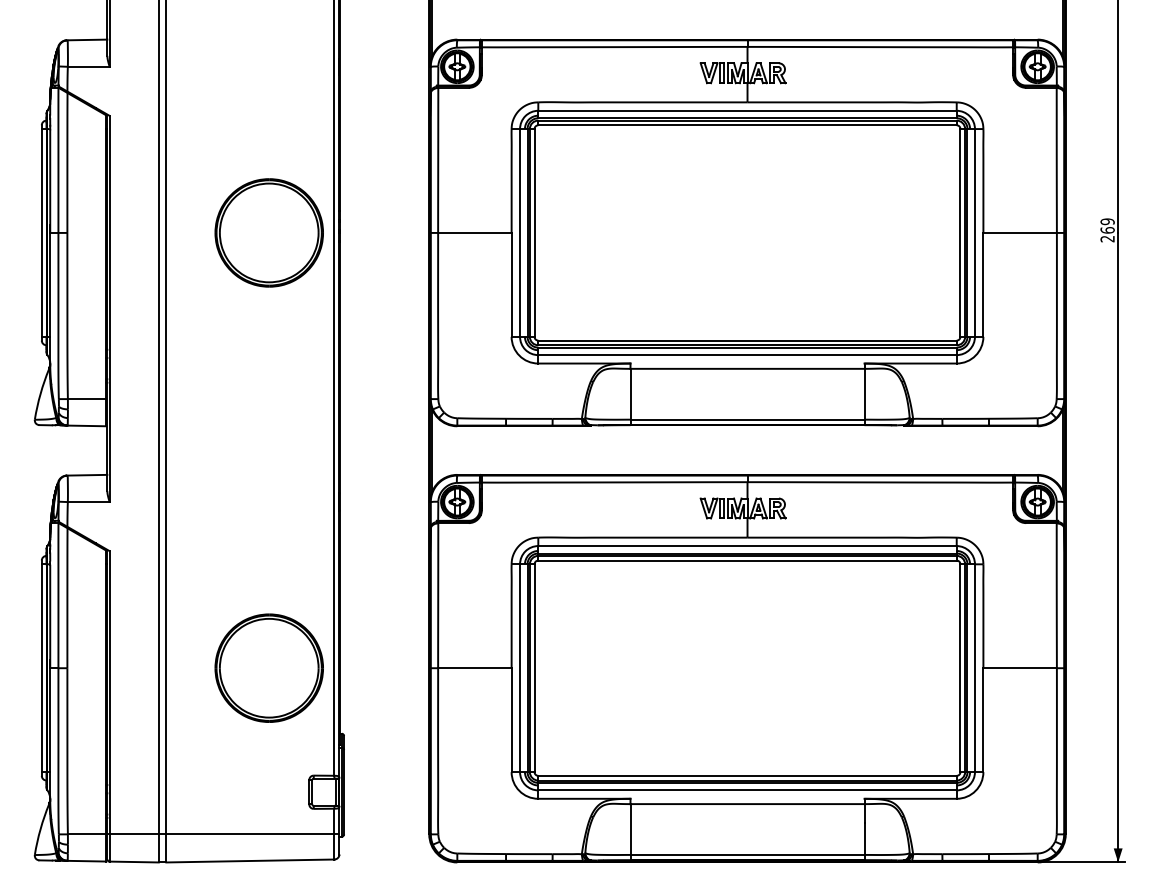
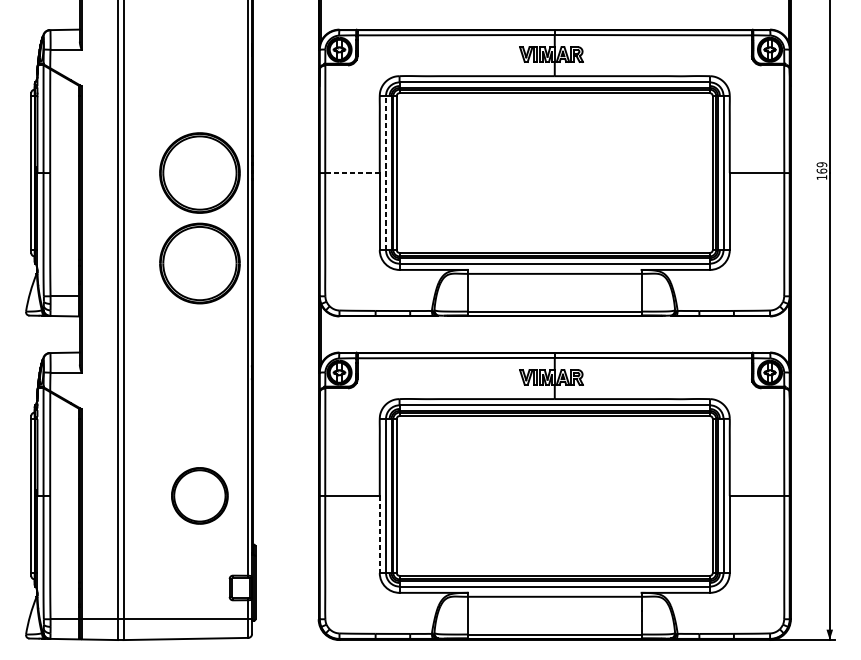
line: (474, 232) -> (352, 172), solid -> dashed
line: (520, 232) -> (386, 172), solid -> dashed
text: (1107, 239) -> (821, 177), 269 -> 169
part: (268, 354) -> (199, 263), added
part: (268, 667) -> (199, 495), size x0.7
line: (511, 720) -> (379, 534), solid -> dashed

